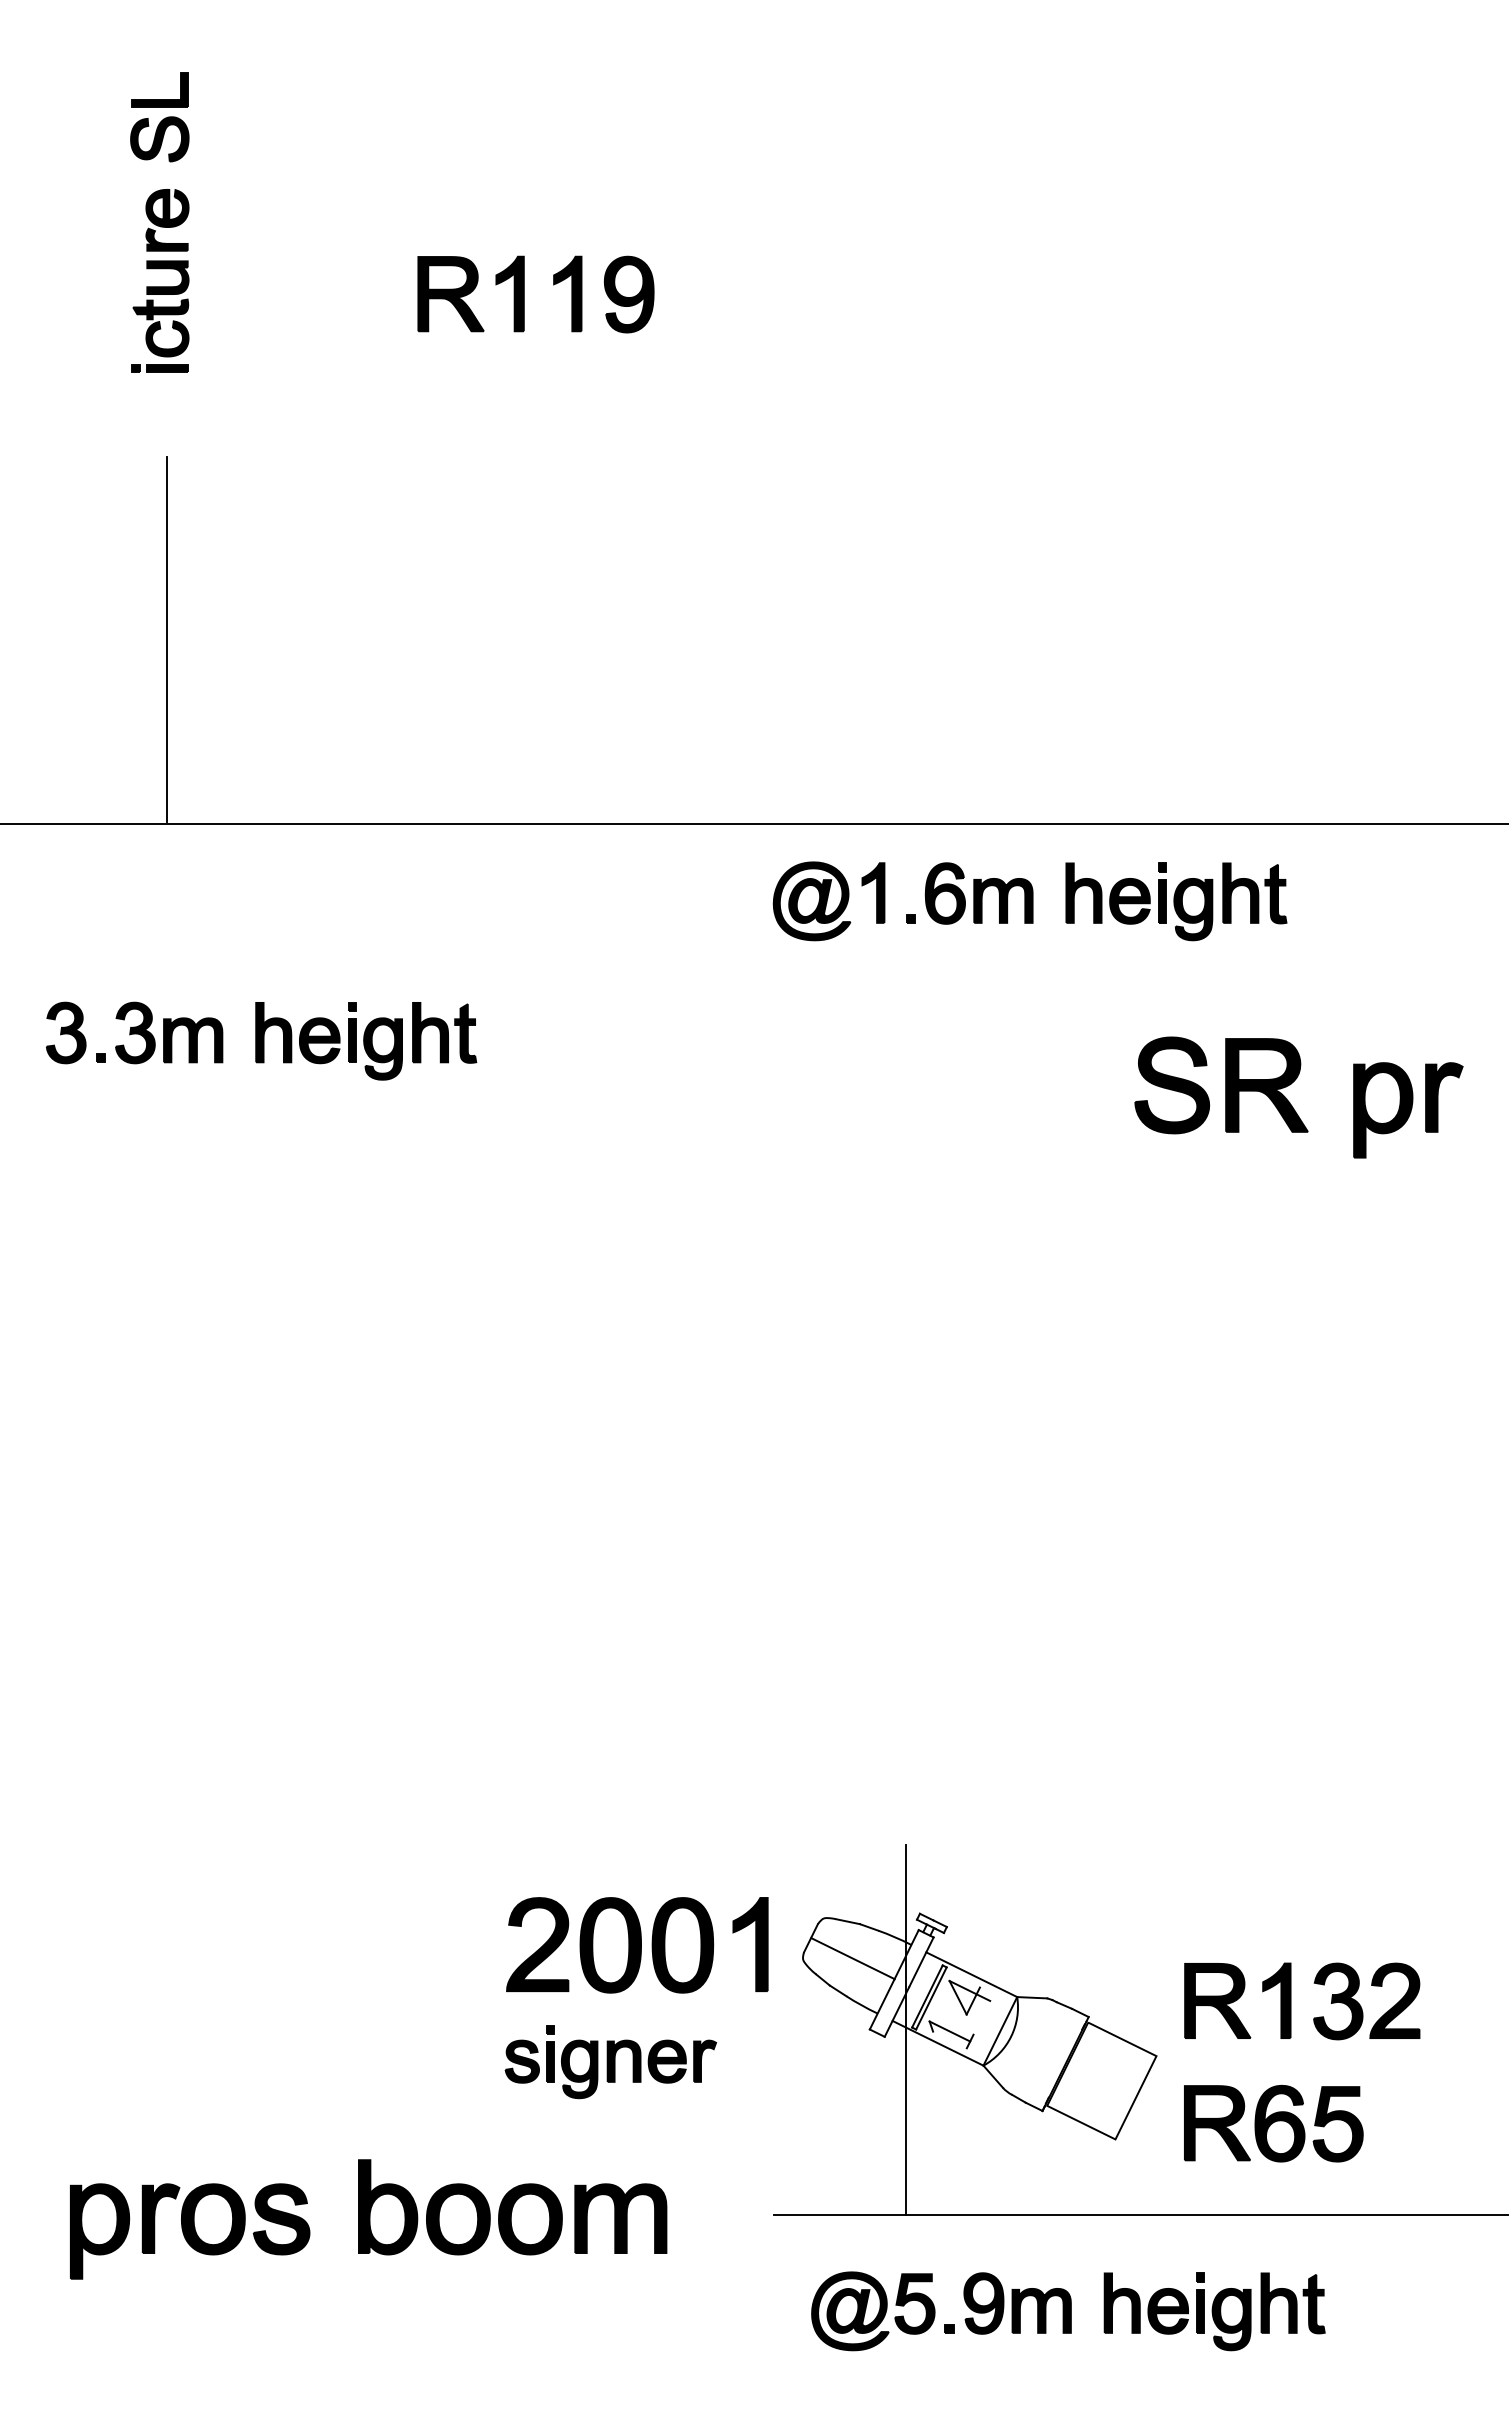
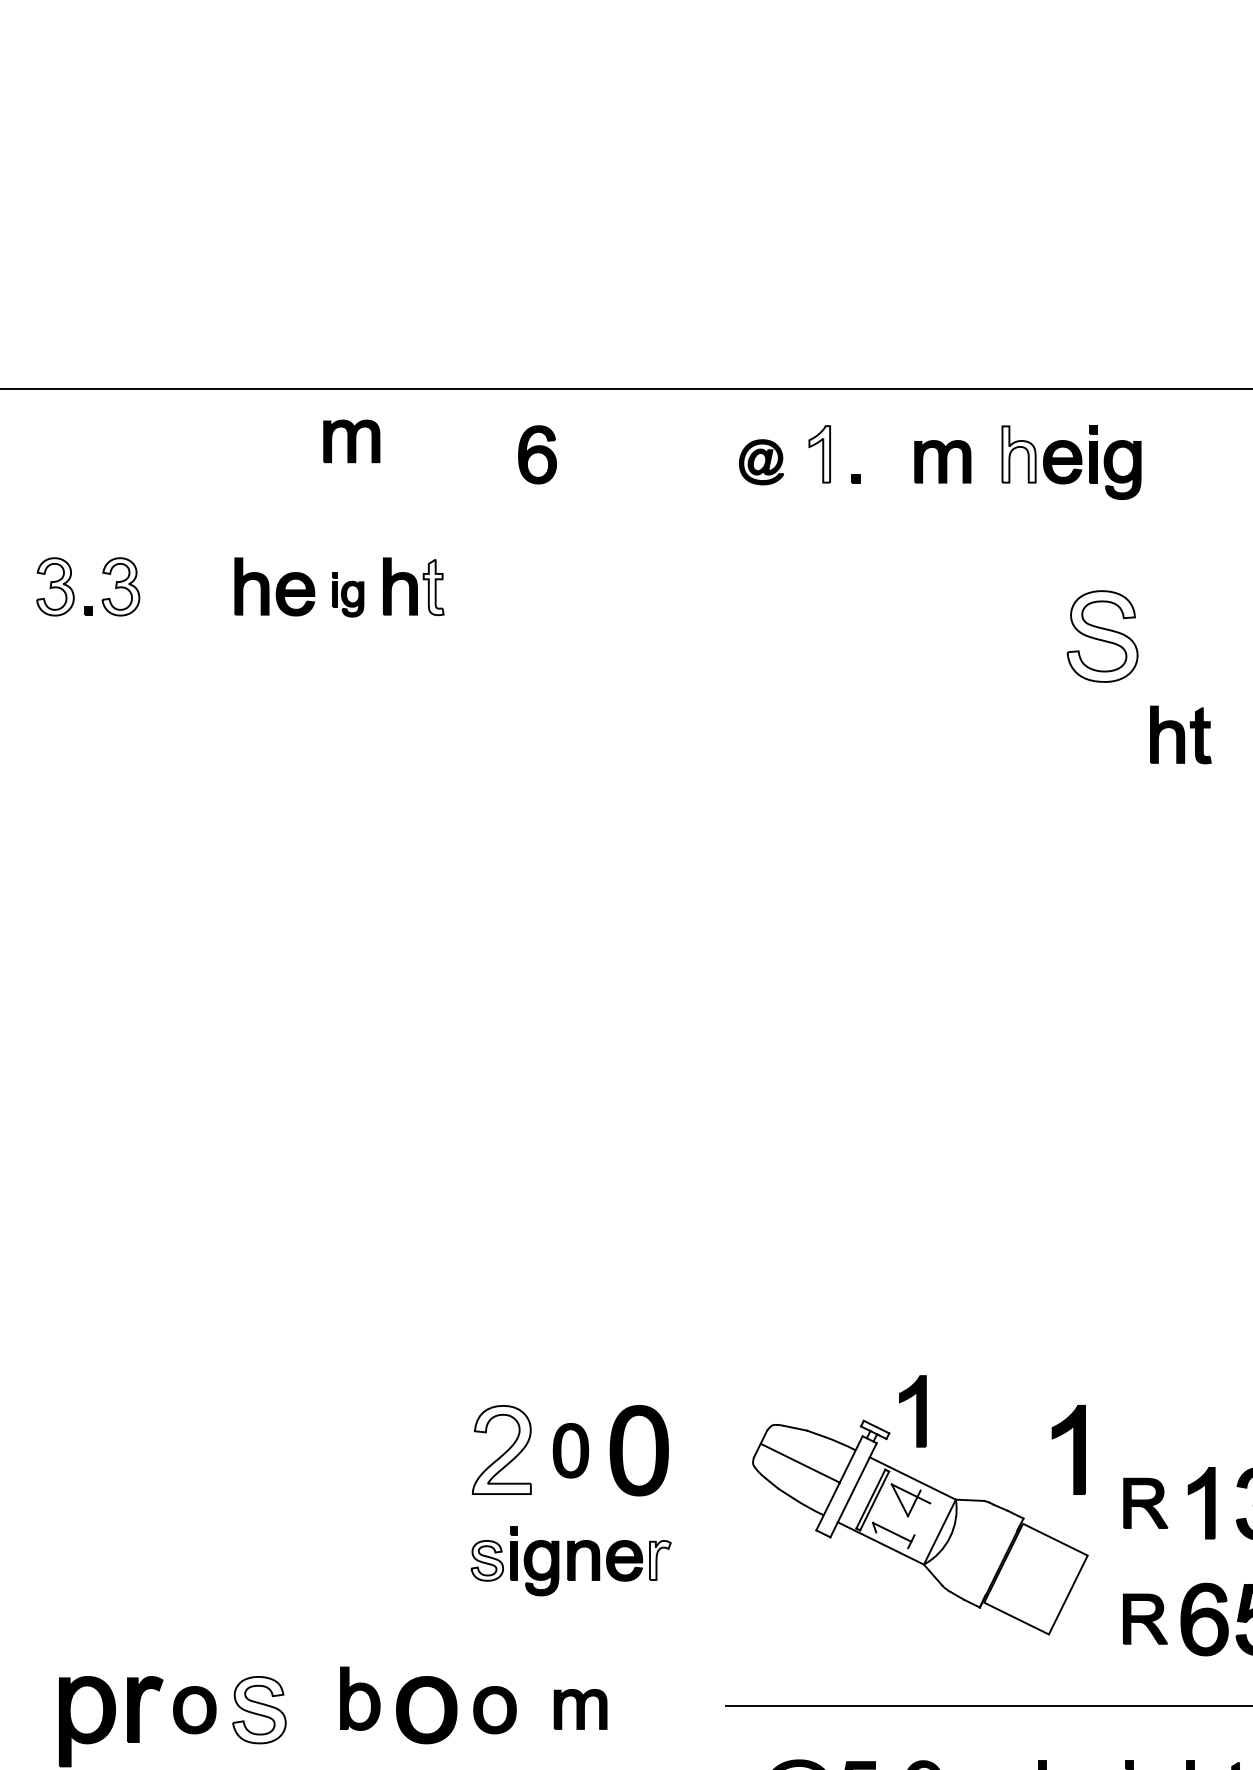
line: (166, 638) -> (150, 213), removed
fill: (873, 892) -> (819, 453), removed
fill: (1083, 892) -> (1018, 453), removed
part: (944, 893) -> (536, 454), moved
part: (1254, 893) -> (1180, 735), moved
part: (811, 901) -> (761, 462), size x0.6
fill: (65, 1032) -> (54, 586), removed
fill: (134, 1032) -> (120, 586), removed
fill: (465, 1033) -> (433, 587), removed
part: (193, 1040) -> (352, 441), moved
part: (375, 1041) -> (348, 594), size x0.6
fill: (1172, 1085) -> (1102, 636), removed
part: (1266, 1085) -> (1191, 636), removed
part: (971, 1903) -> (912, 1411), added
fill: (537, 1944) -> (501, 1449), removed
part: (750, 1944) -> (1068, 1449), moved
part: (610, 1945) -> (570, 1450), size x0.6
part: (1217, 2000) -> (1145, 1502), size x0.7
line: (905, 2029) -> (850, 1530), removed
fill: (705, 2060) -> (660, 1559), removed
fill: (522, 2061) -> (487, 1560), removed
part: (1217, 2123) -> (1145, 1619), size x0.7
part: (388, 2207) -> (360, 1698), size x0.7
part: (620, 2218) -> (580, 1709), size x0.6
part: (213, 2219) -> (194, 1710), size x0.7
fill: (281, 2219) -> (259, 1710), removed
part: (530, 2219) -> (495, 1710), size x0.7

